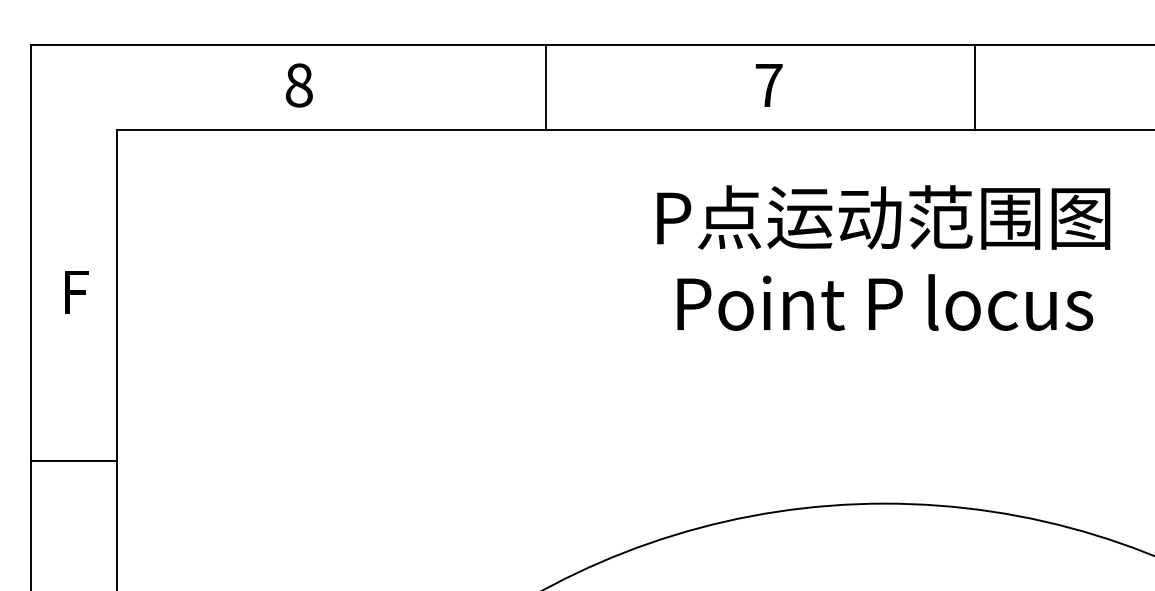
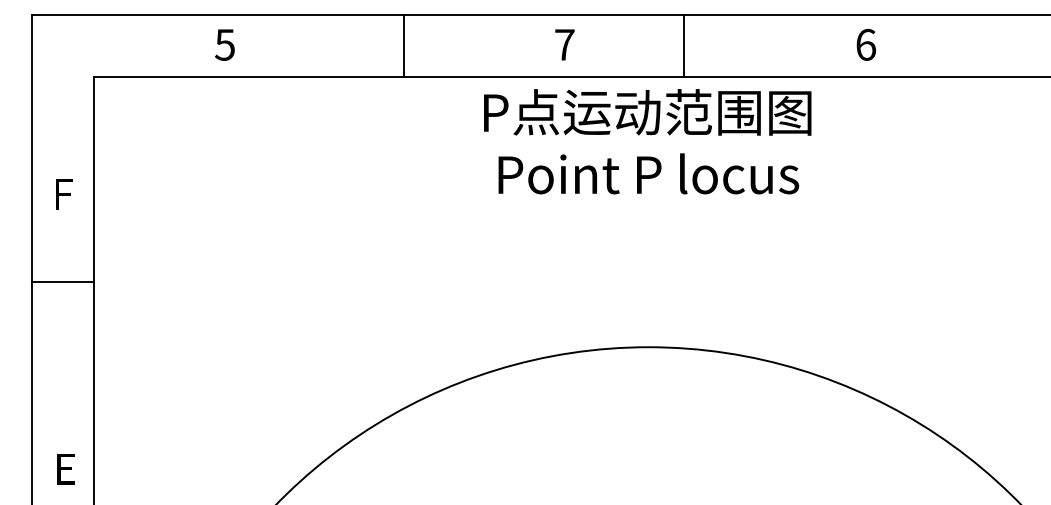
text: (298, 84) -> (224, 44), 8 -> 5
line: (974, 87) -> (683, 46), moved
text: (883, 257) -> (647, 141), moved
line: (74, 461) -> (62, 282), moved

